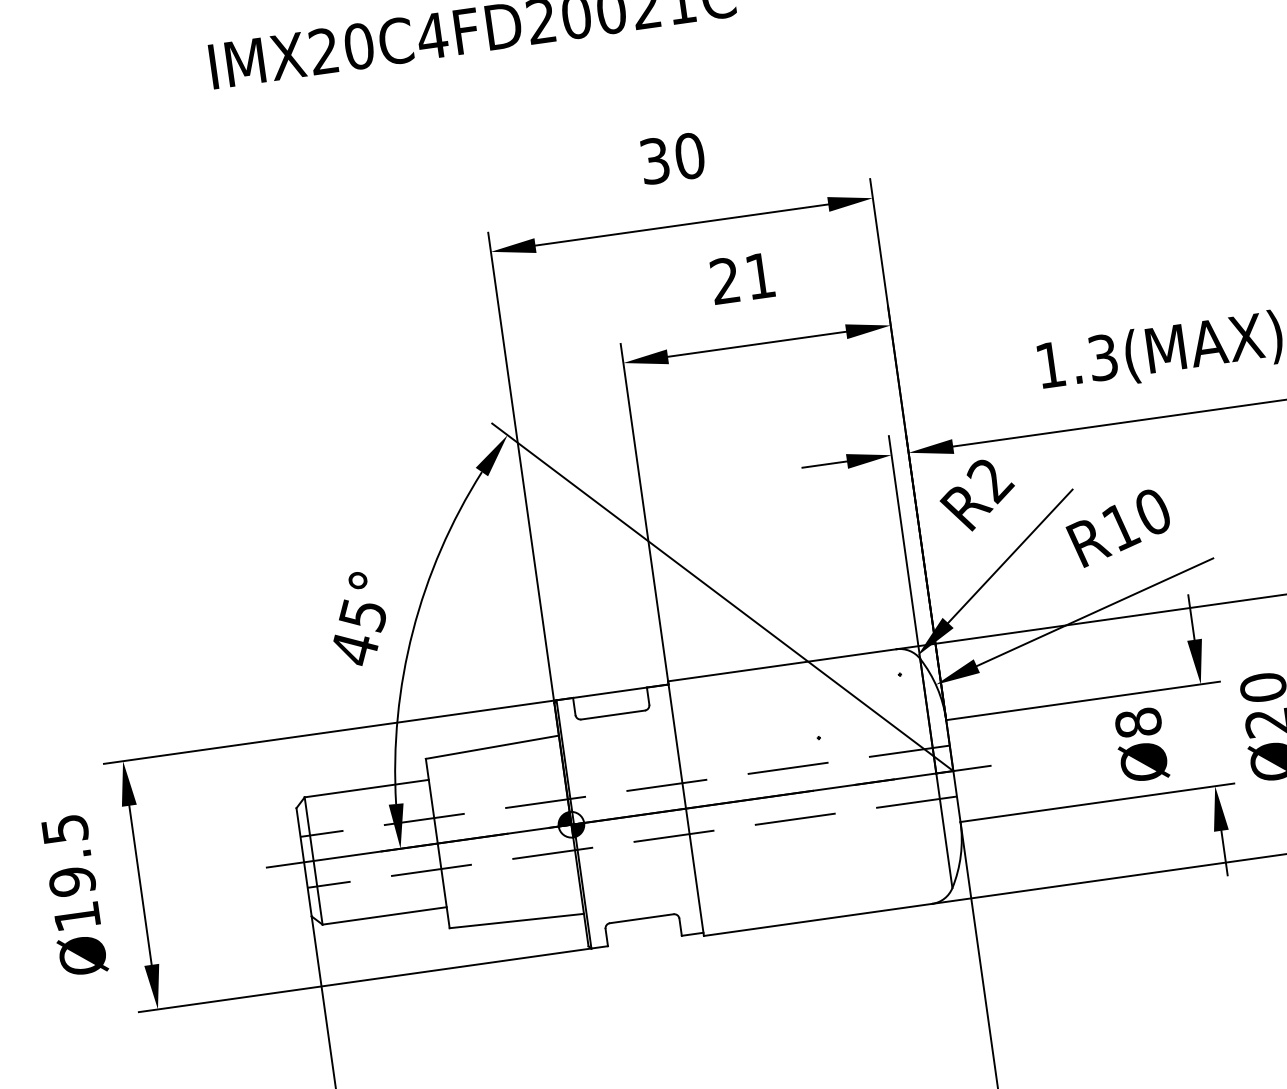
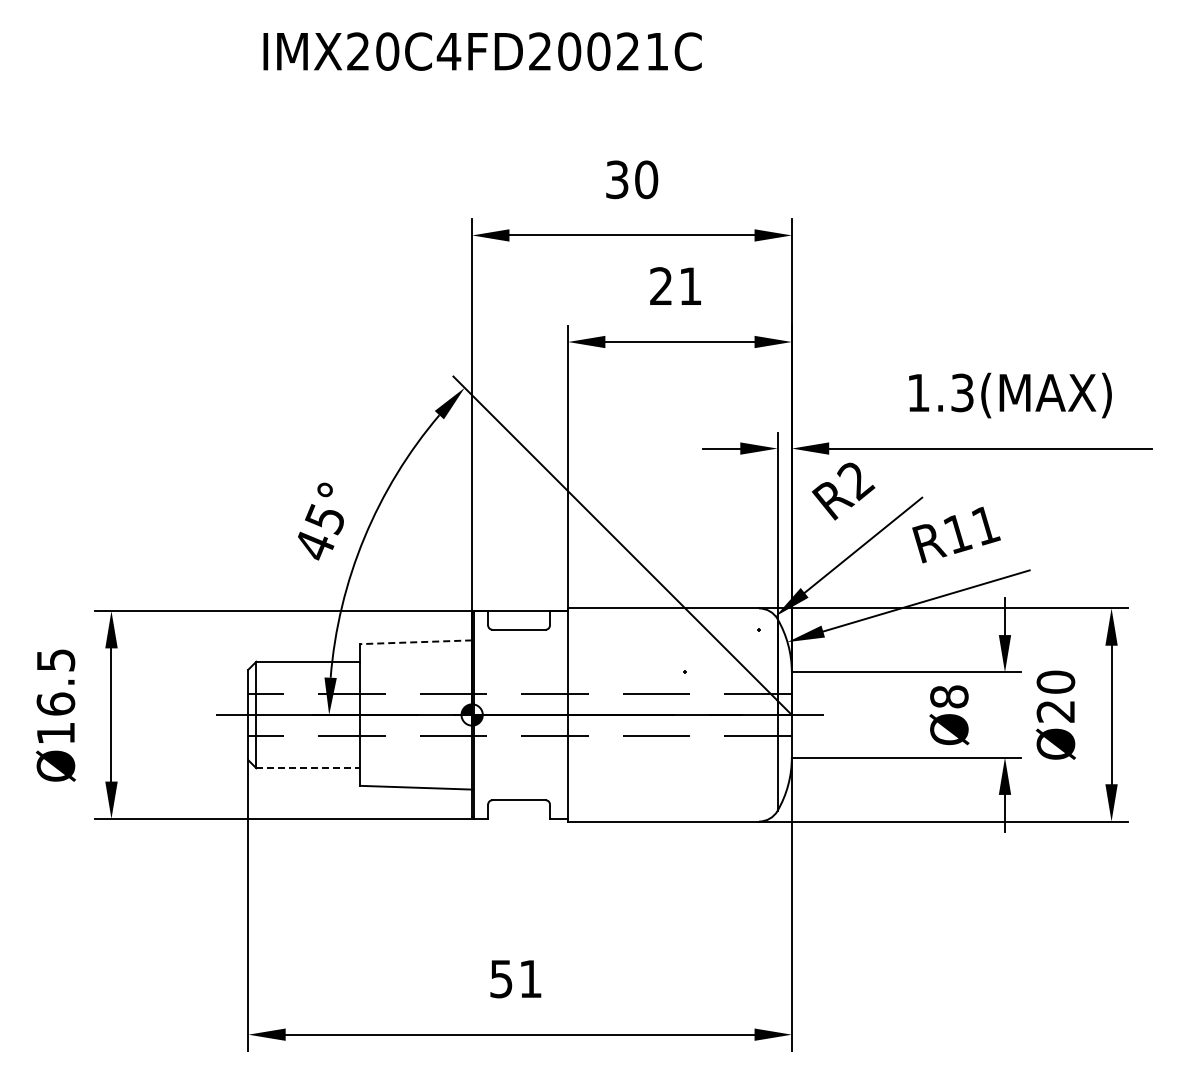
text: (1154, 512) -> (986, 525), R10 -> R11
line: (492, 747) -> (416, 642), solid -> dashed
text: (71, 880) -> (55, 703), Ø19.5 -> Ø16.5
line: (384, 916) -> (308, 768), solid -> dashed

